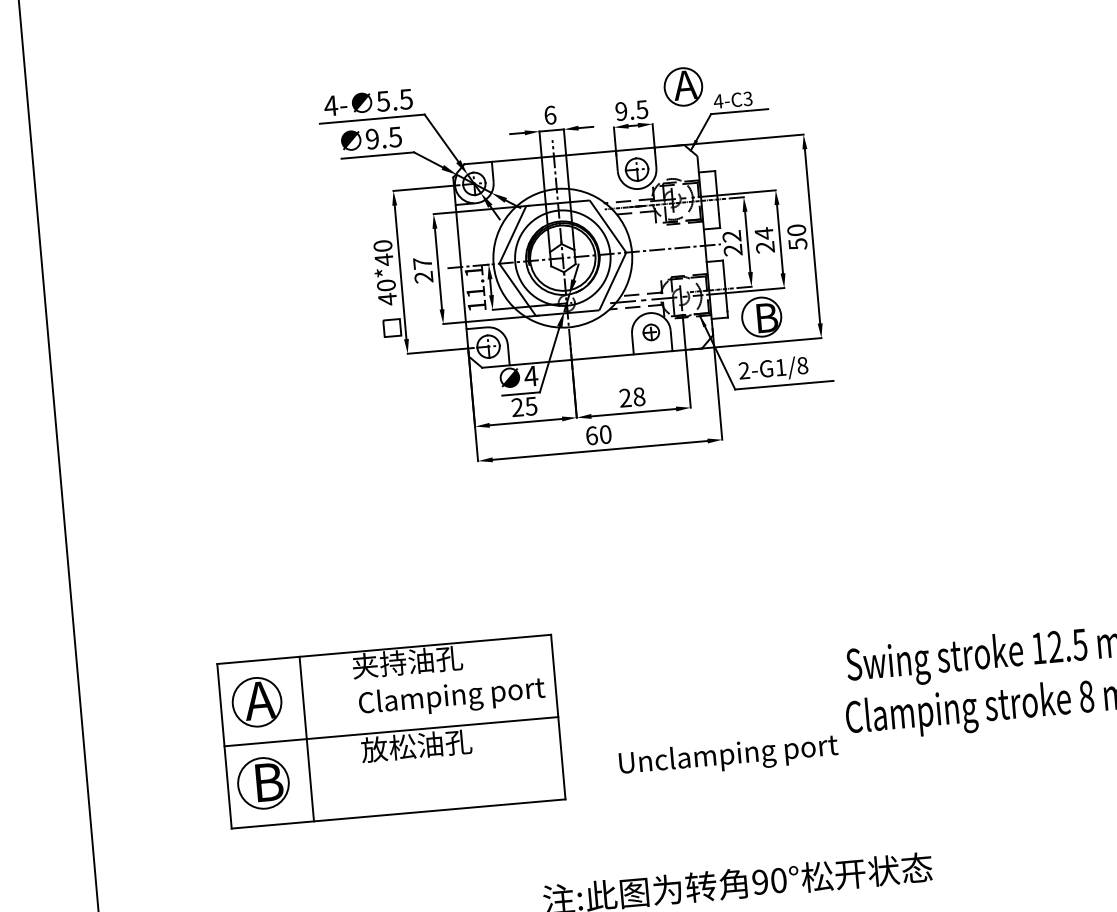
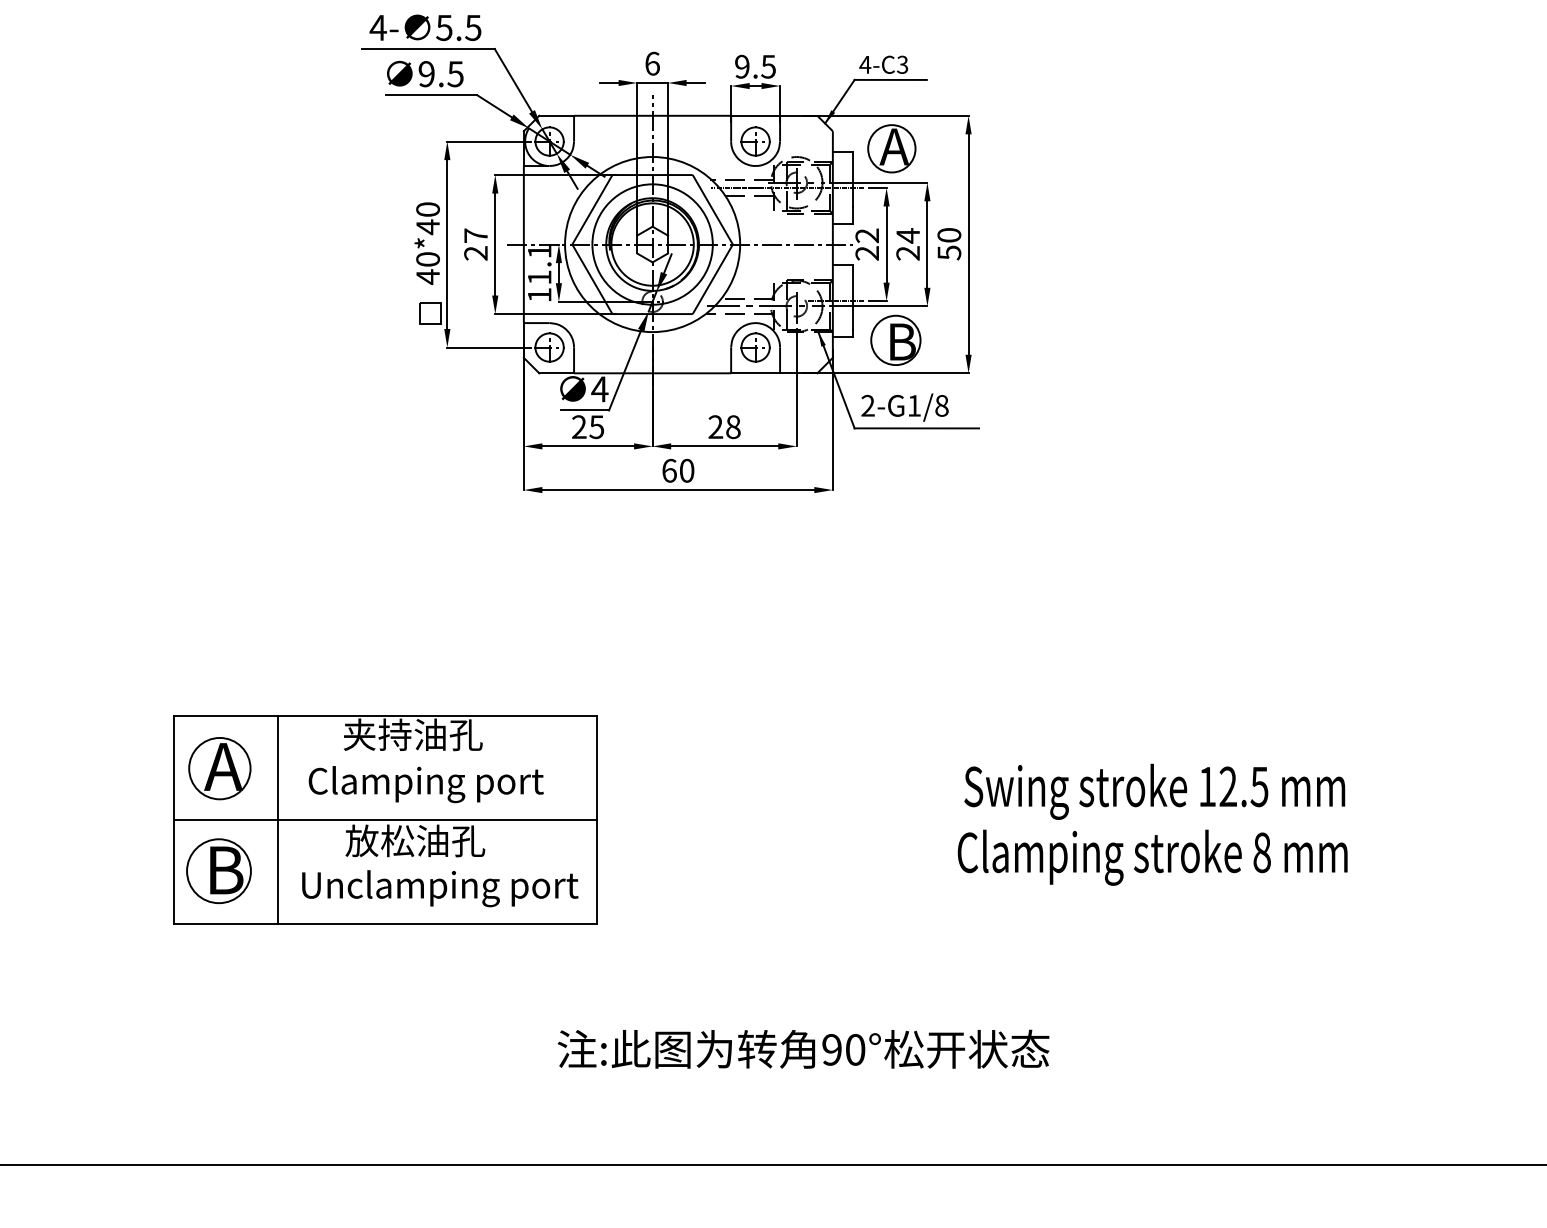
part: (683, 86) -> (891, 148), moved
part: (651, 332) -> (755, 347), size x1.43
text: (451, 697) -> (425, 784), moved
text: (728, 756) -> (440, 888), moved

